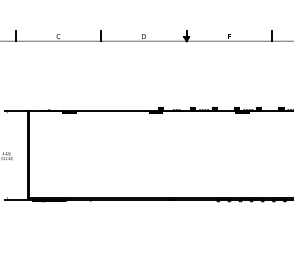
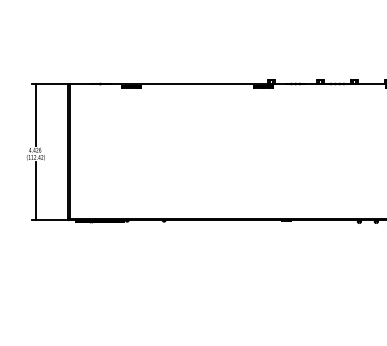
line: (7, 130) -> (36, 114), added
line: (7, 180) -> (36, 191), added

